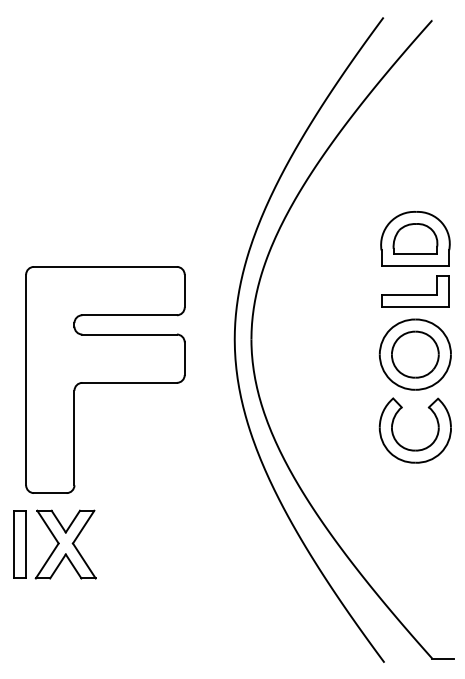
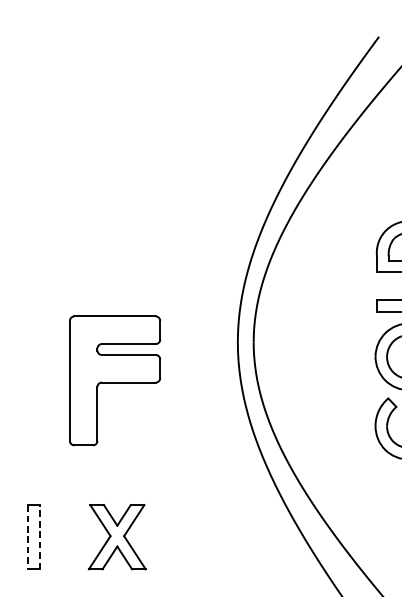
part: (105, 379) -> (115, 380), size x0.6
line: (13, 544) -> (27, 537), solid -> dashed
line: (25, 544) -> (39, 537), solid -> dashed
part: (65, 544) -> (117, 537), moved

